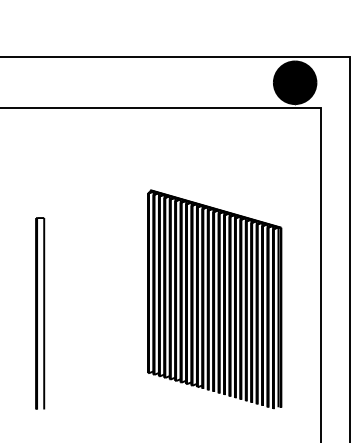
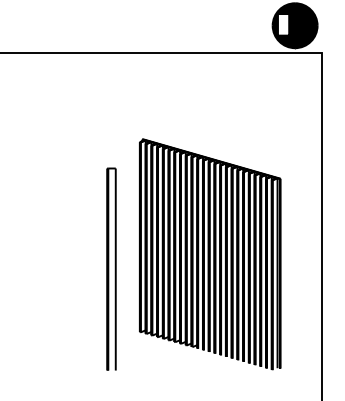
fill: (283, 81) -> (282, 24), removed
part: (40, 313) -> (111, 269), moved

